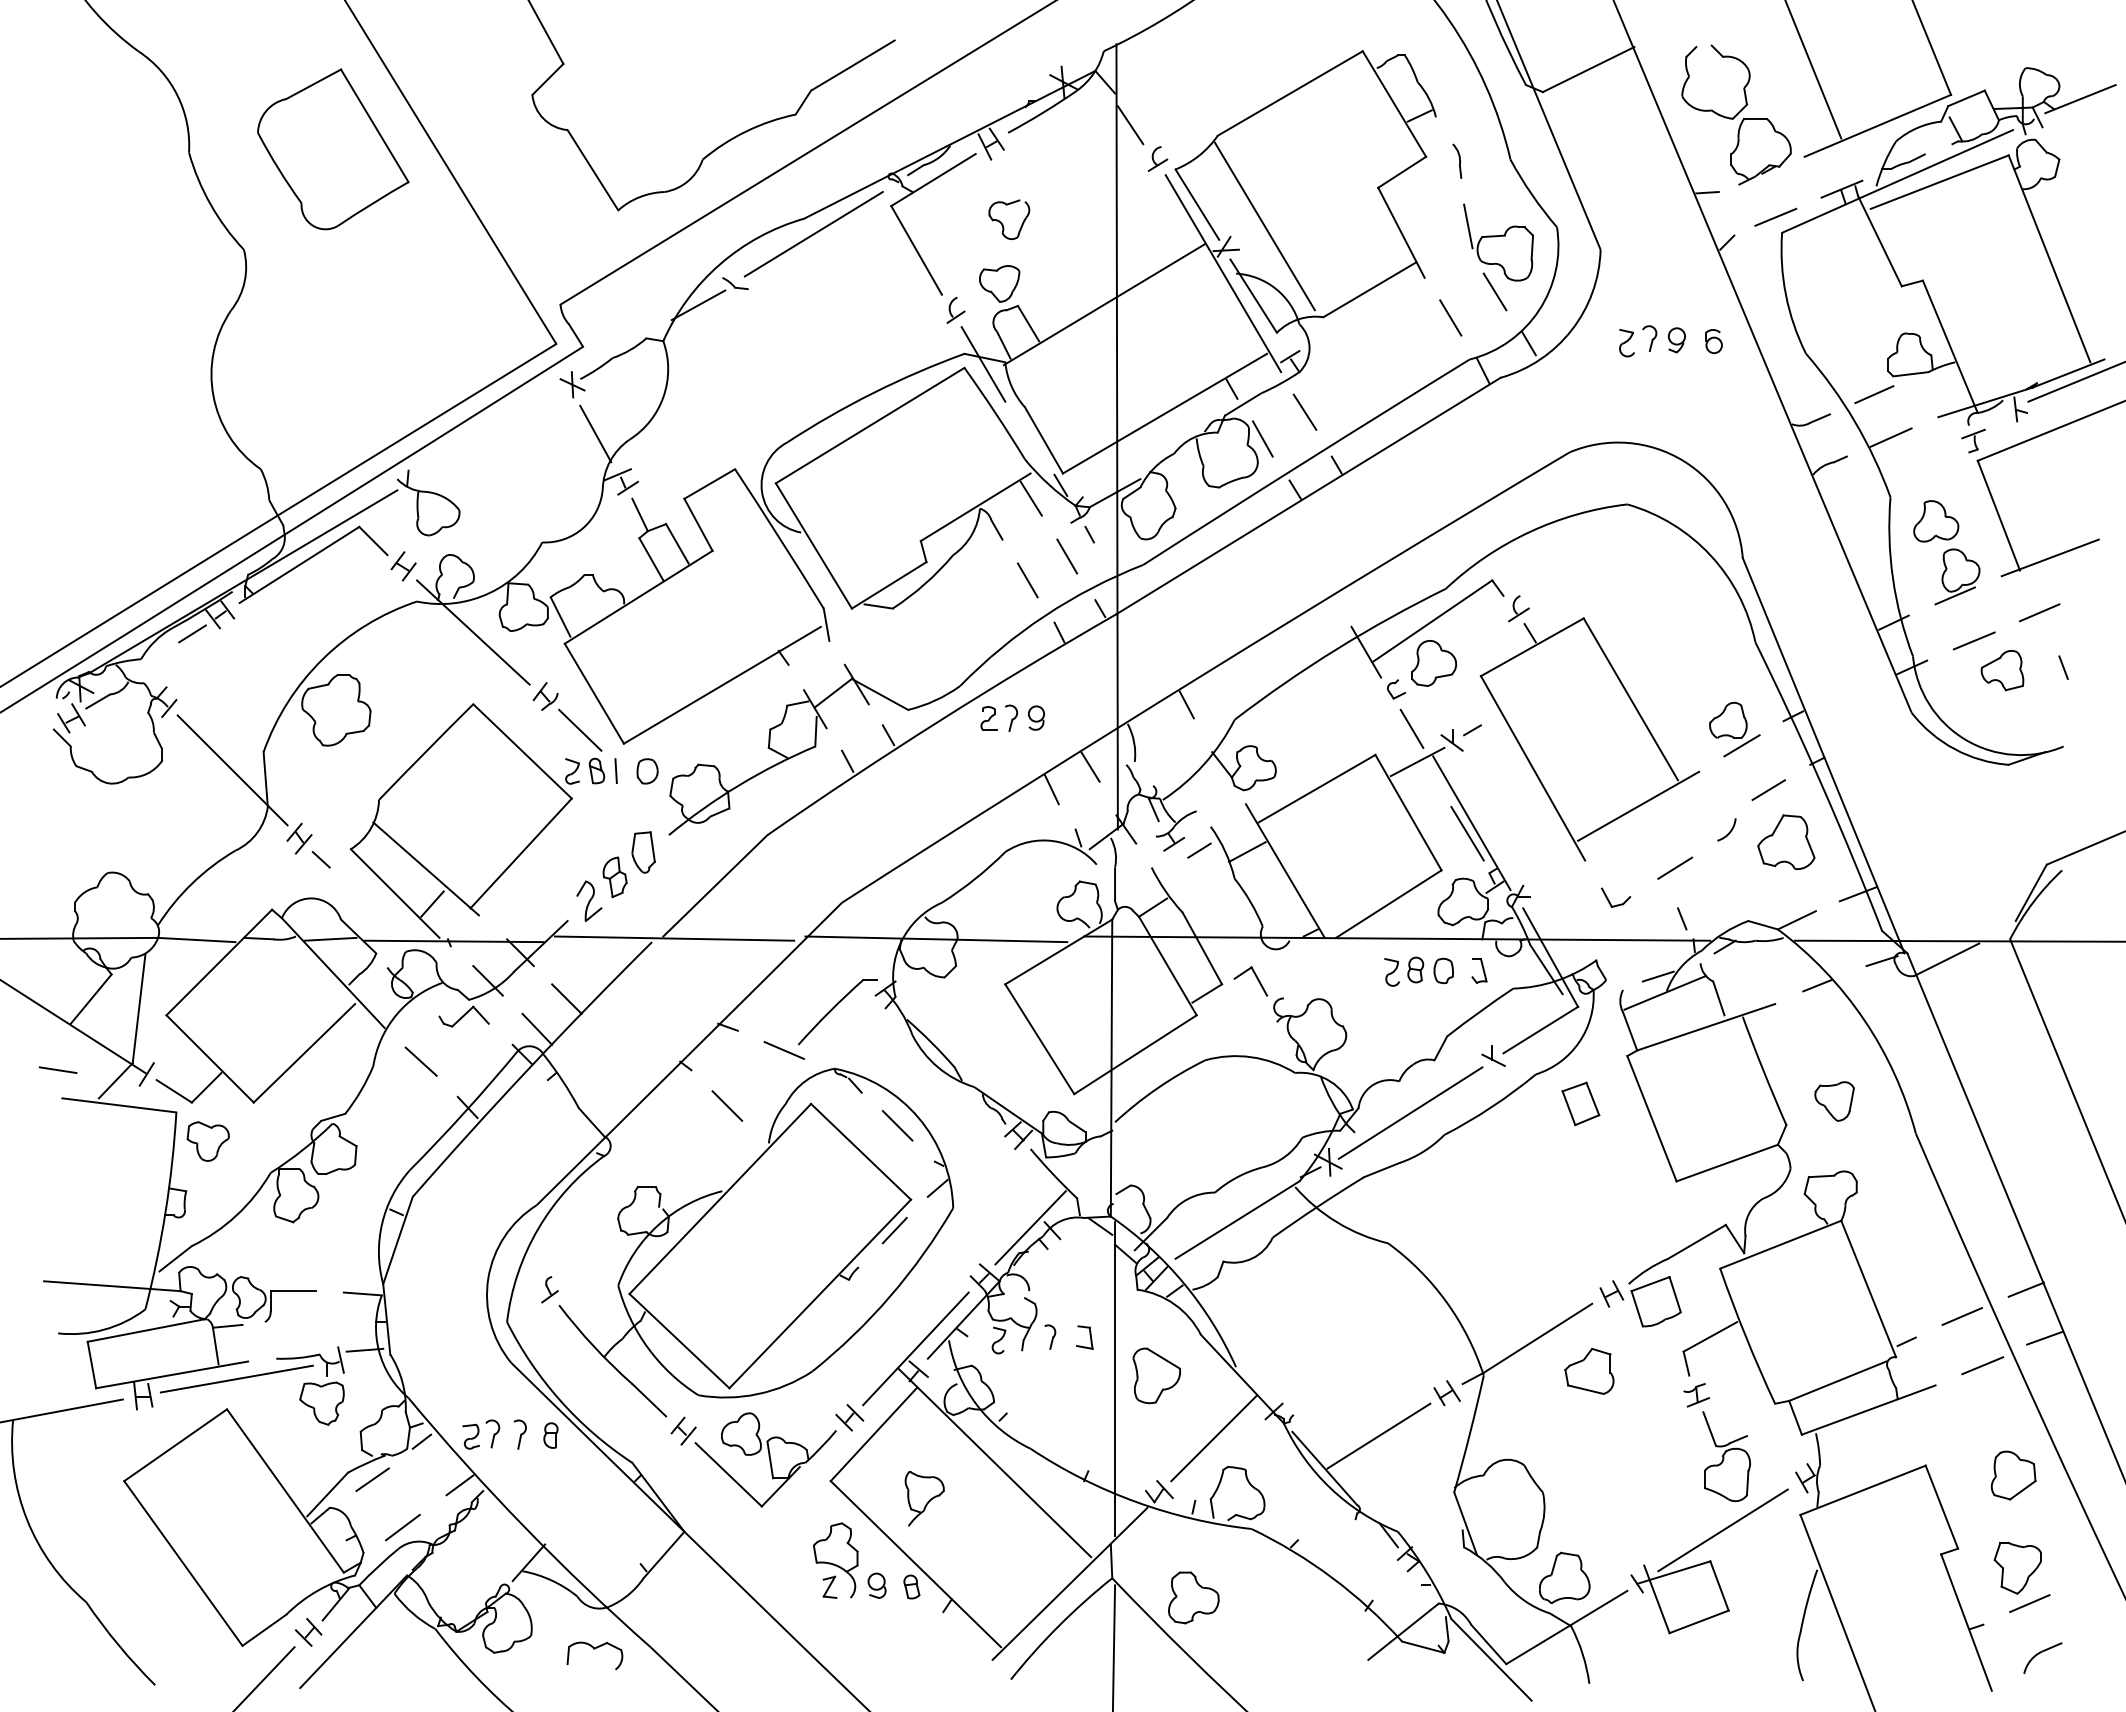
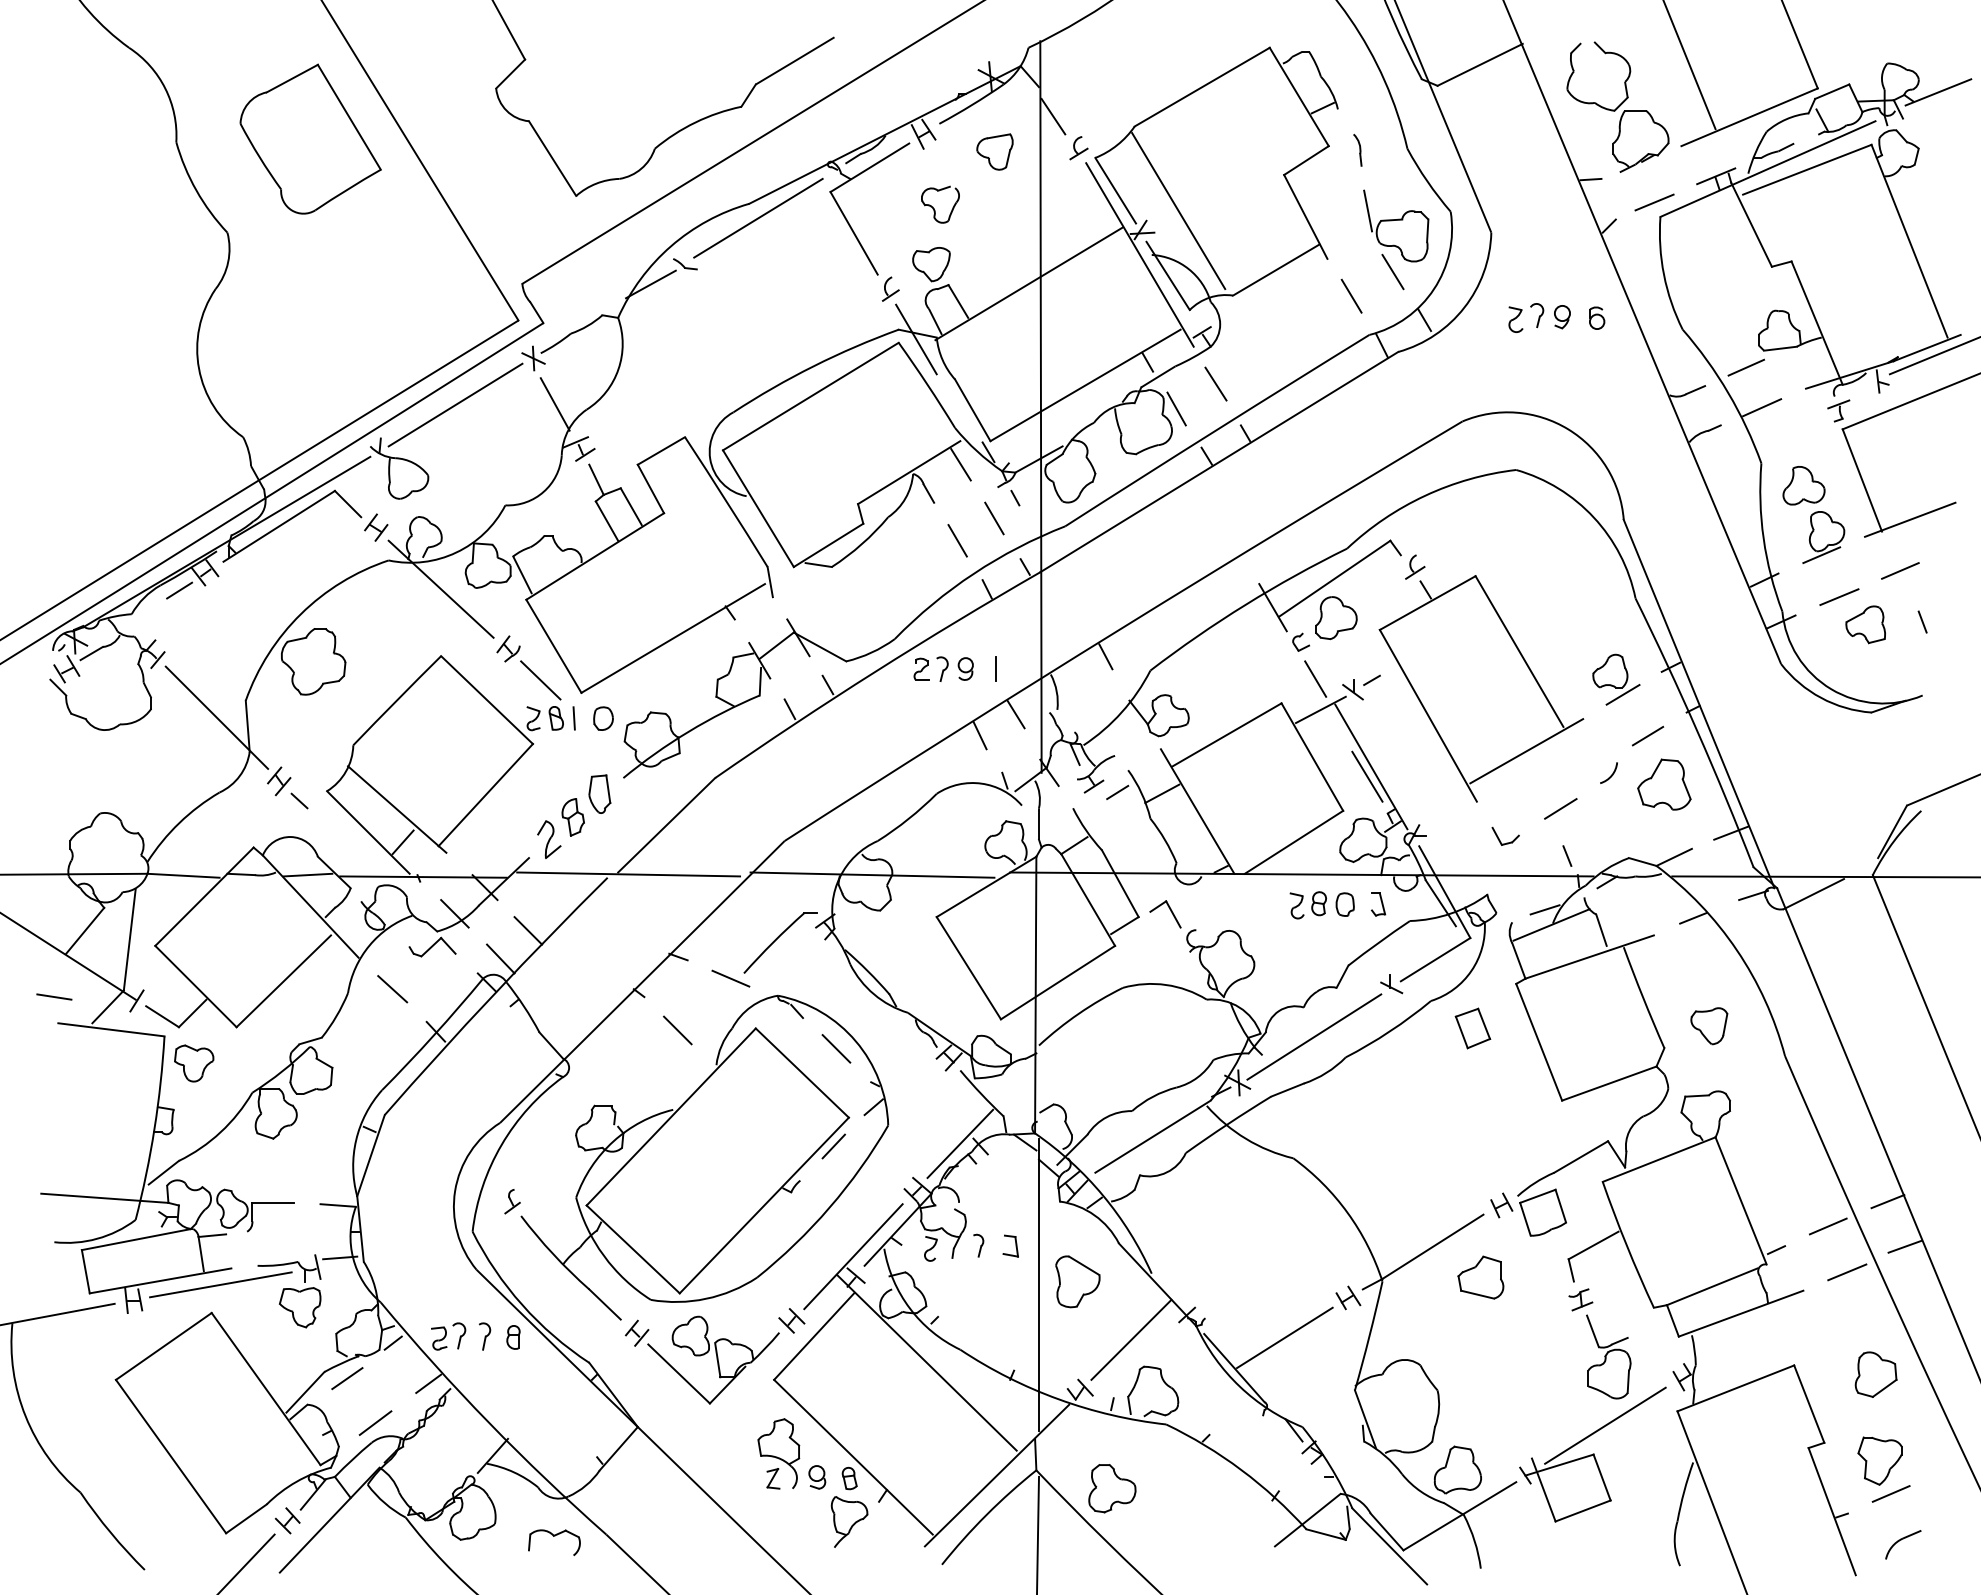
part: (1067, 163) -> (994, 152), added
line: (488, 434) -> (455, 404), added
line: (1068, 718) -> (995, 669), added
part: (924, 1498) -> (849, 1521), moved

